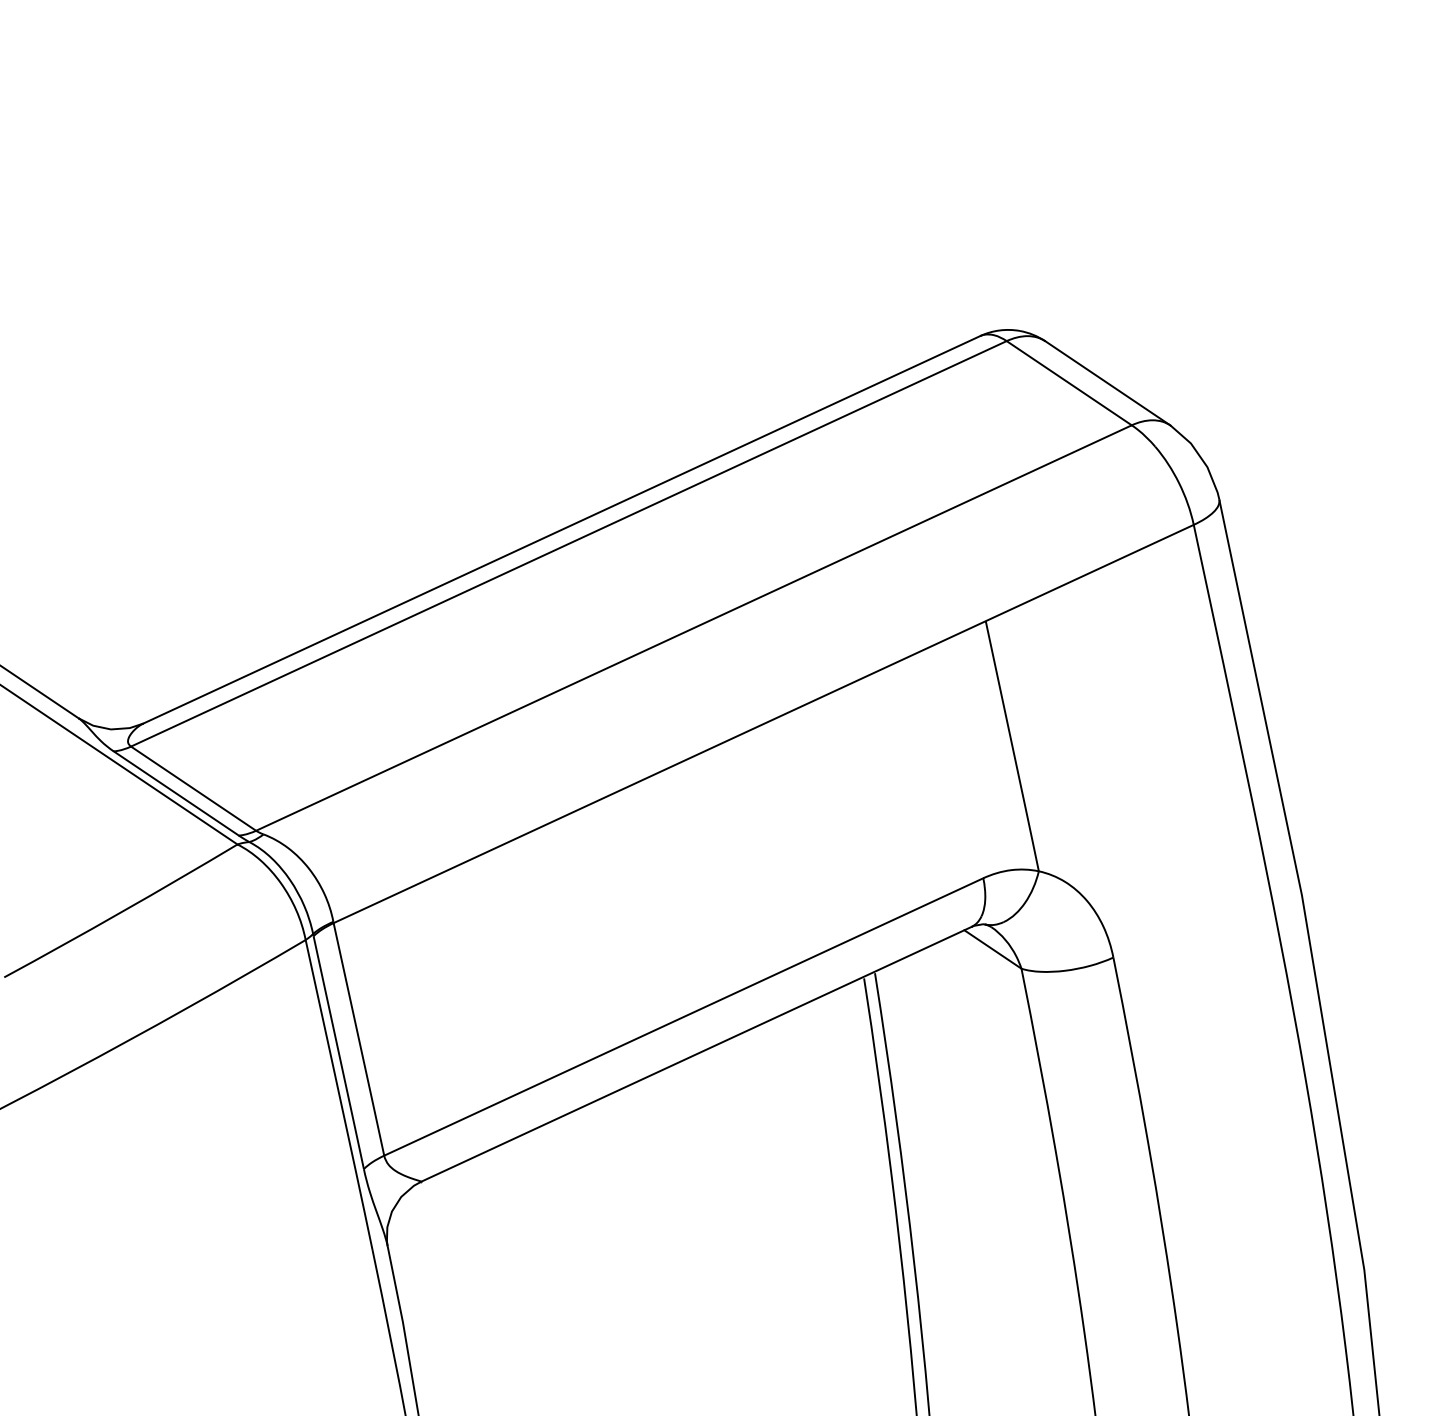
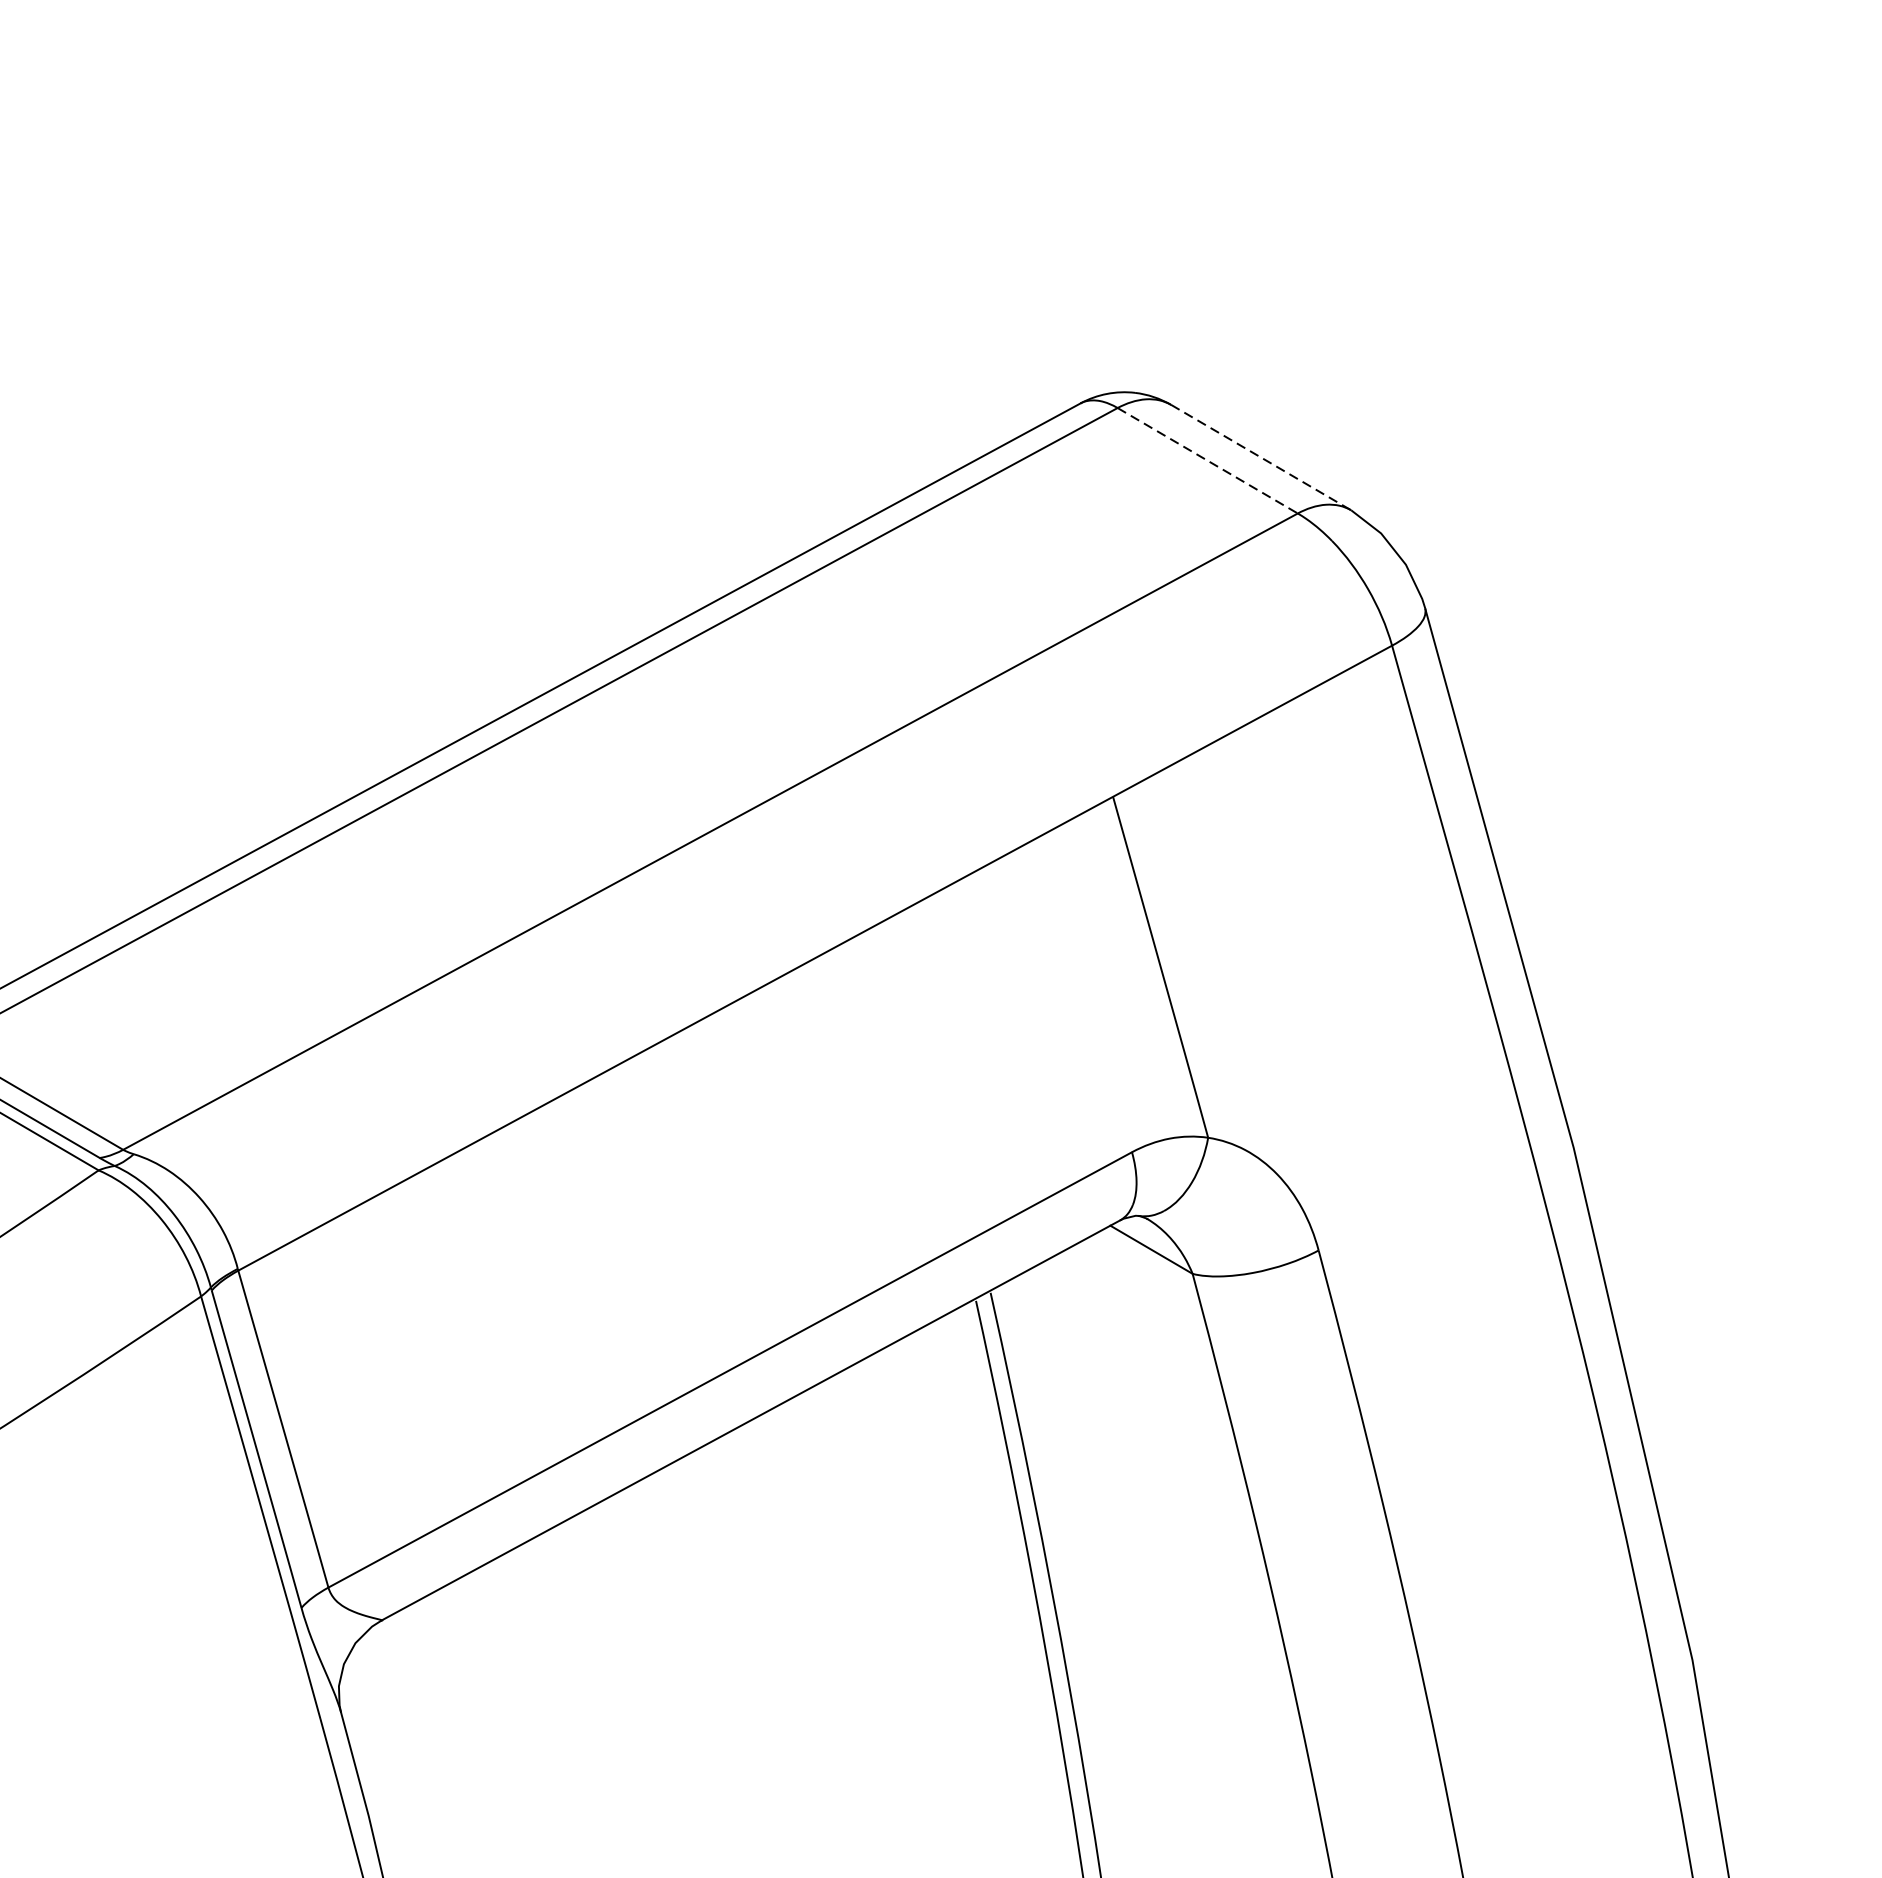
line: (1069, 383) -> (1208, 461), solid -> dashed
line: (1108, 383) -> (1261, 457), solid -> dashed

